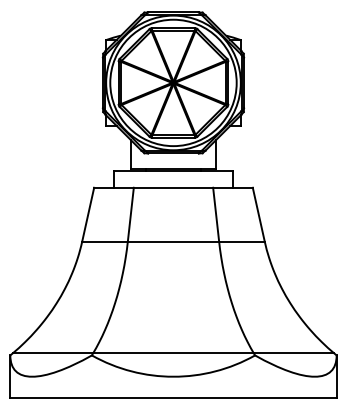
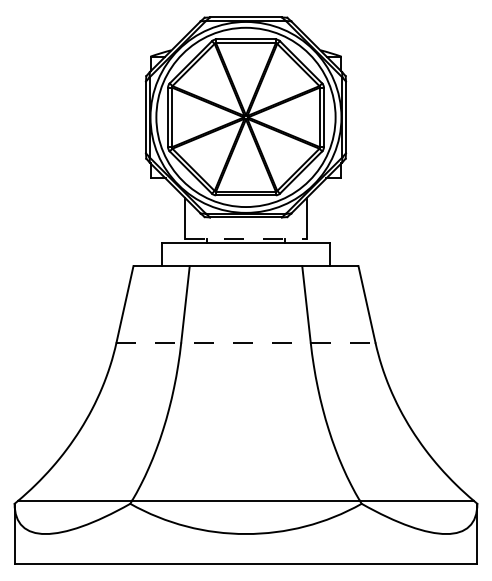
line: (173, 168) -> (246, 238), solid -> dashed
line: (173, 241) -> (246, 342), solid -> dashed

